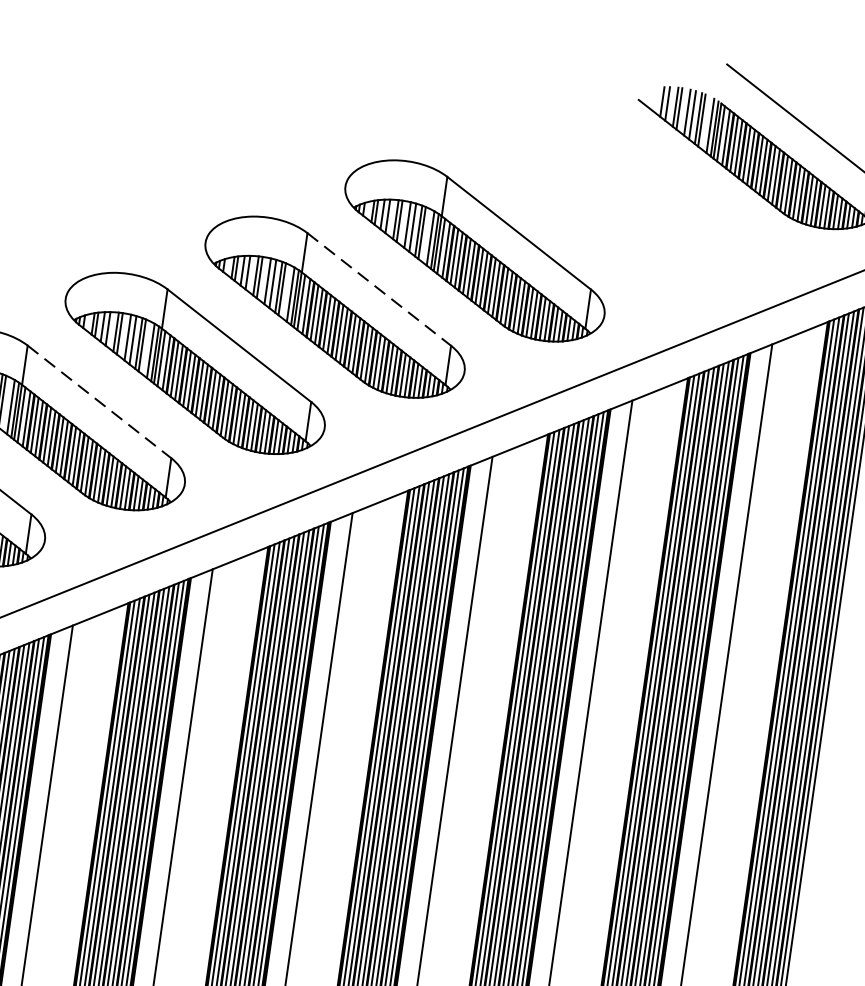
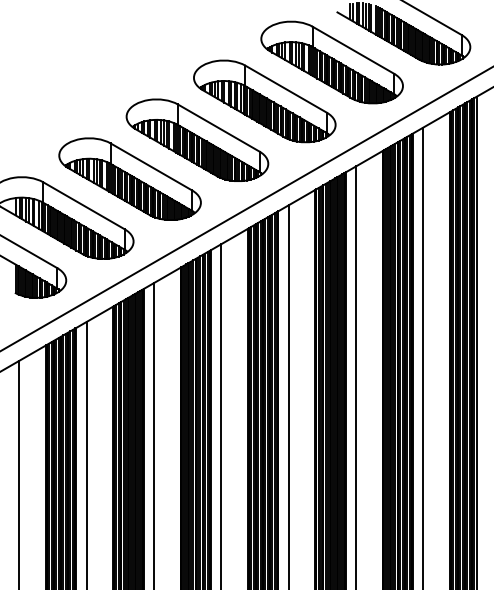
part: (613, 194) -> (331, 62), added
line: (380, 290) -> (219, 128), dashed -> solid
line: (100, 403) -> (84, 206), dashed -> solid

